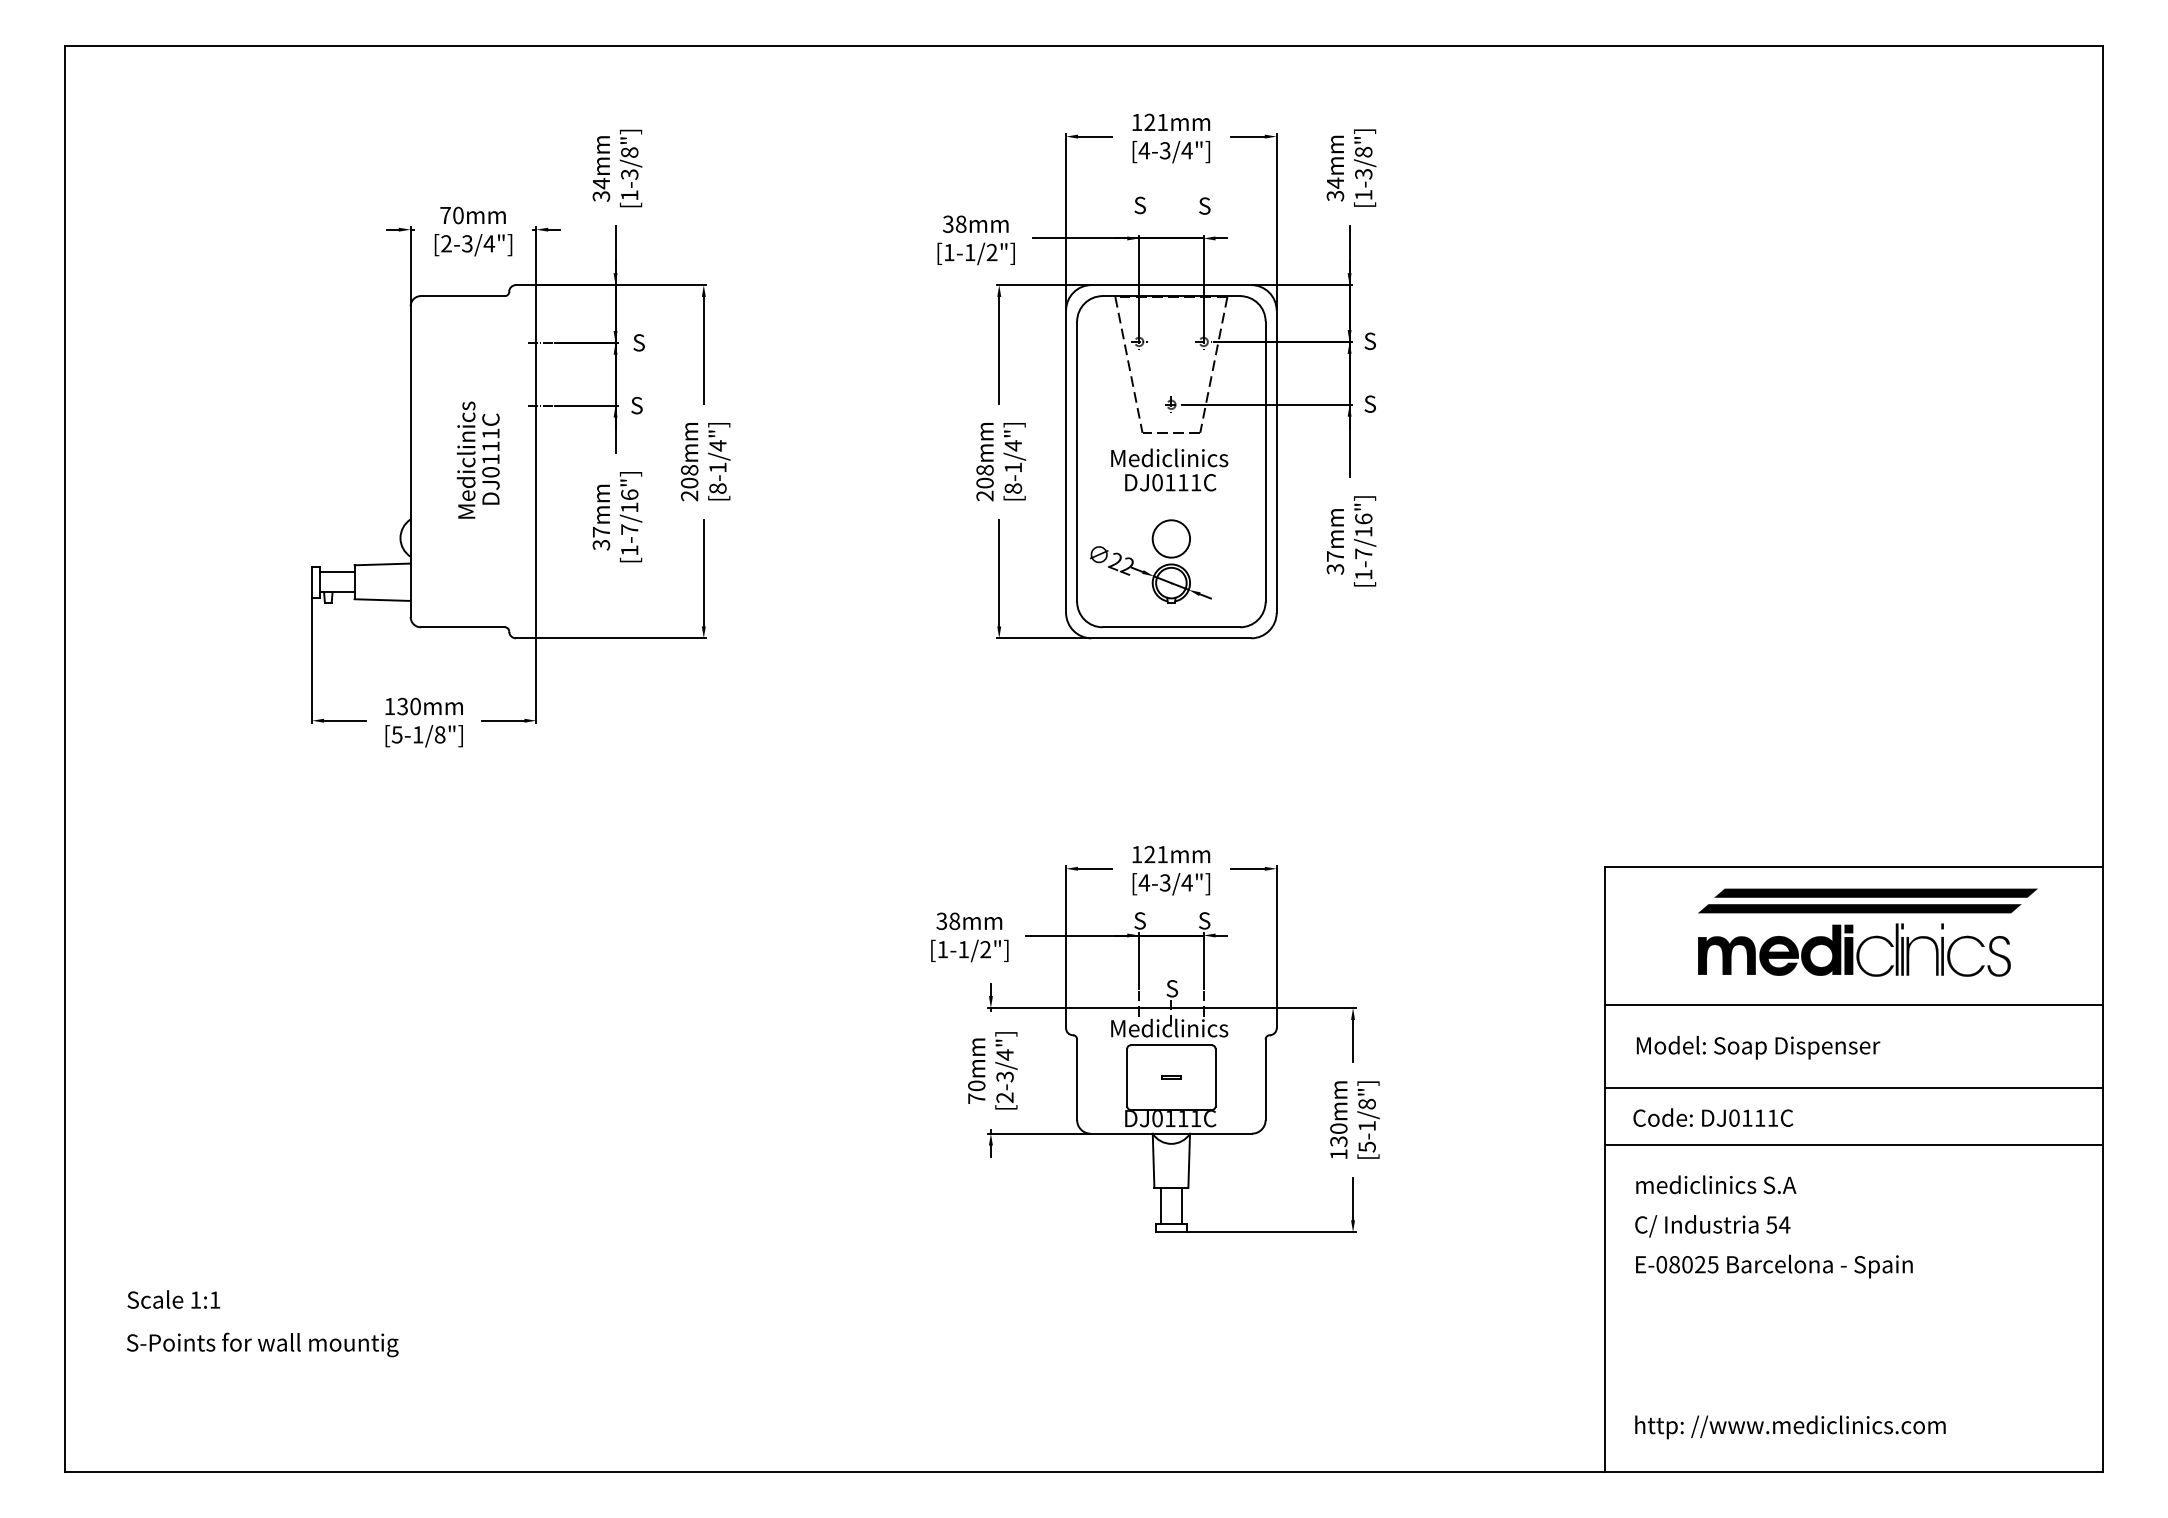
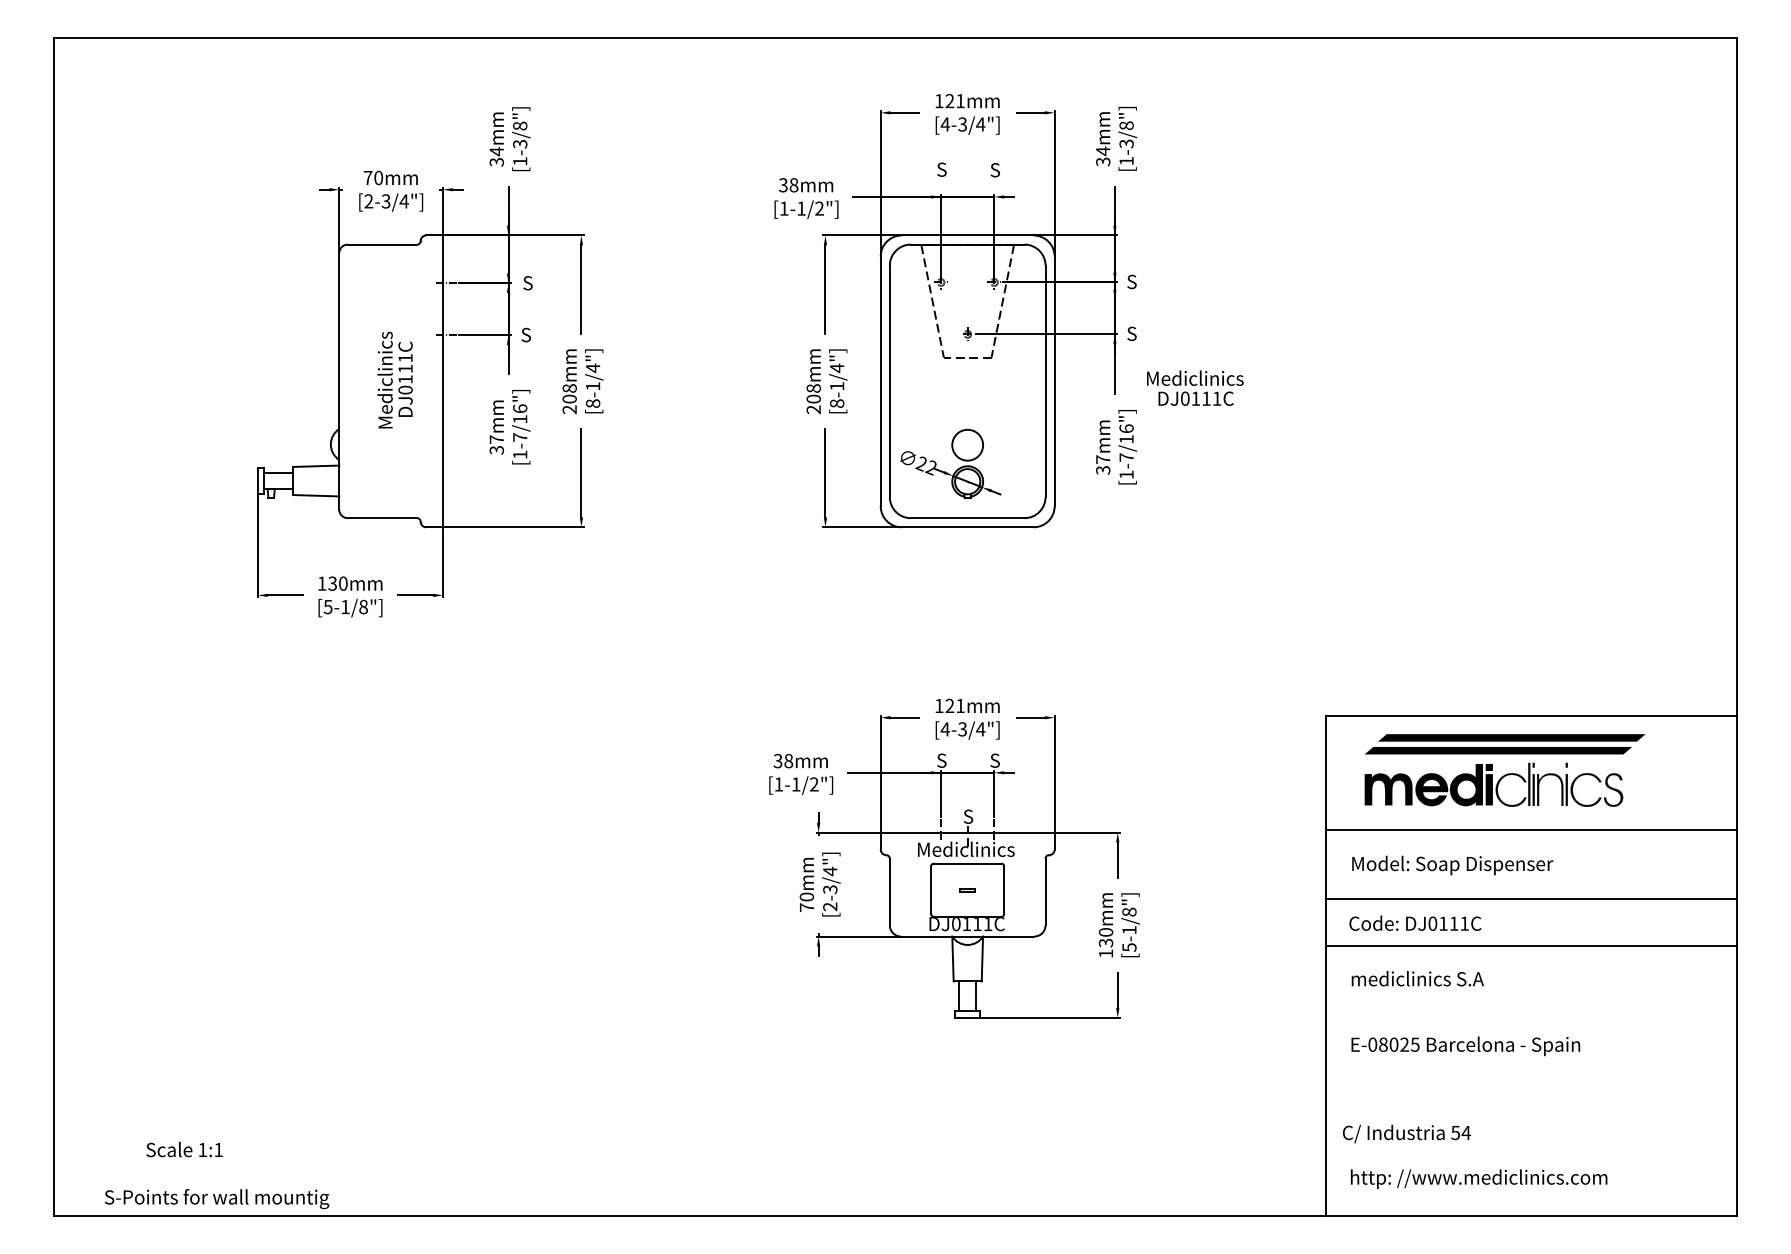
text: (1169, 469) -> (1195, 387), moved
part: (1867, 932) -> (1504, 770), moved
text: (1713, 1225) -> (1407, 1133), moved
text: (173, 1299) -> (184, 1149), moved
text: (263, 1345) -> (217, 1199), moved

